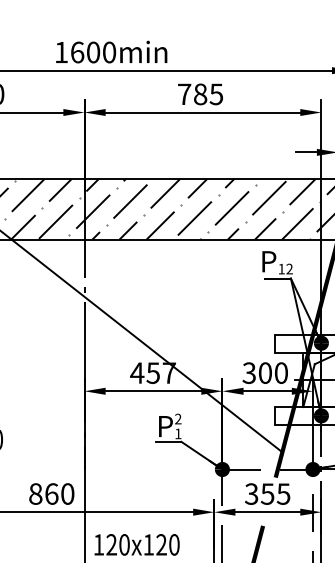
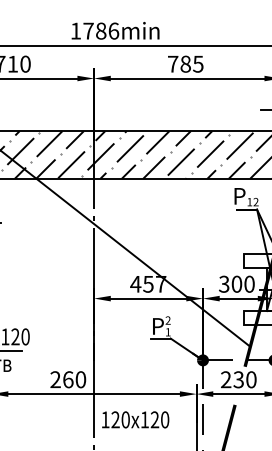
text: (93, 51) -> (101, 30), 1600min -> 1786min
text: (35, 493) -> (55, 379), 860 -> 260
text: (267, 493) -> (238, 379), 355 -> 230

